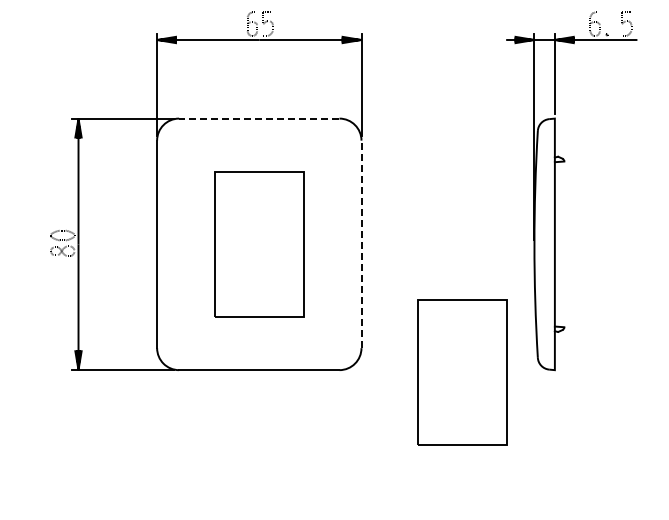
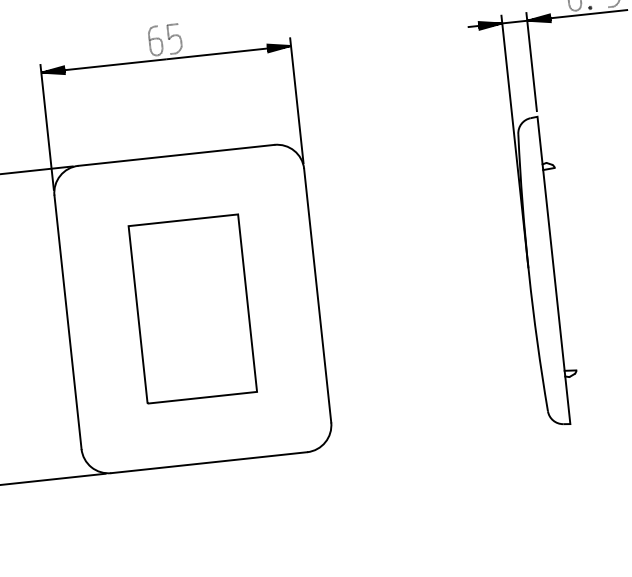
line: (258, 118) -> (175, 155), dashed -> solid
line: (361, 244) -> (317, 295), dashed -> solid
part: (462, 372) -> (457, 439), removed

